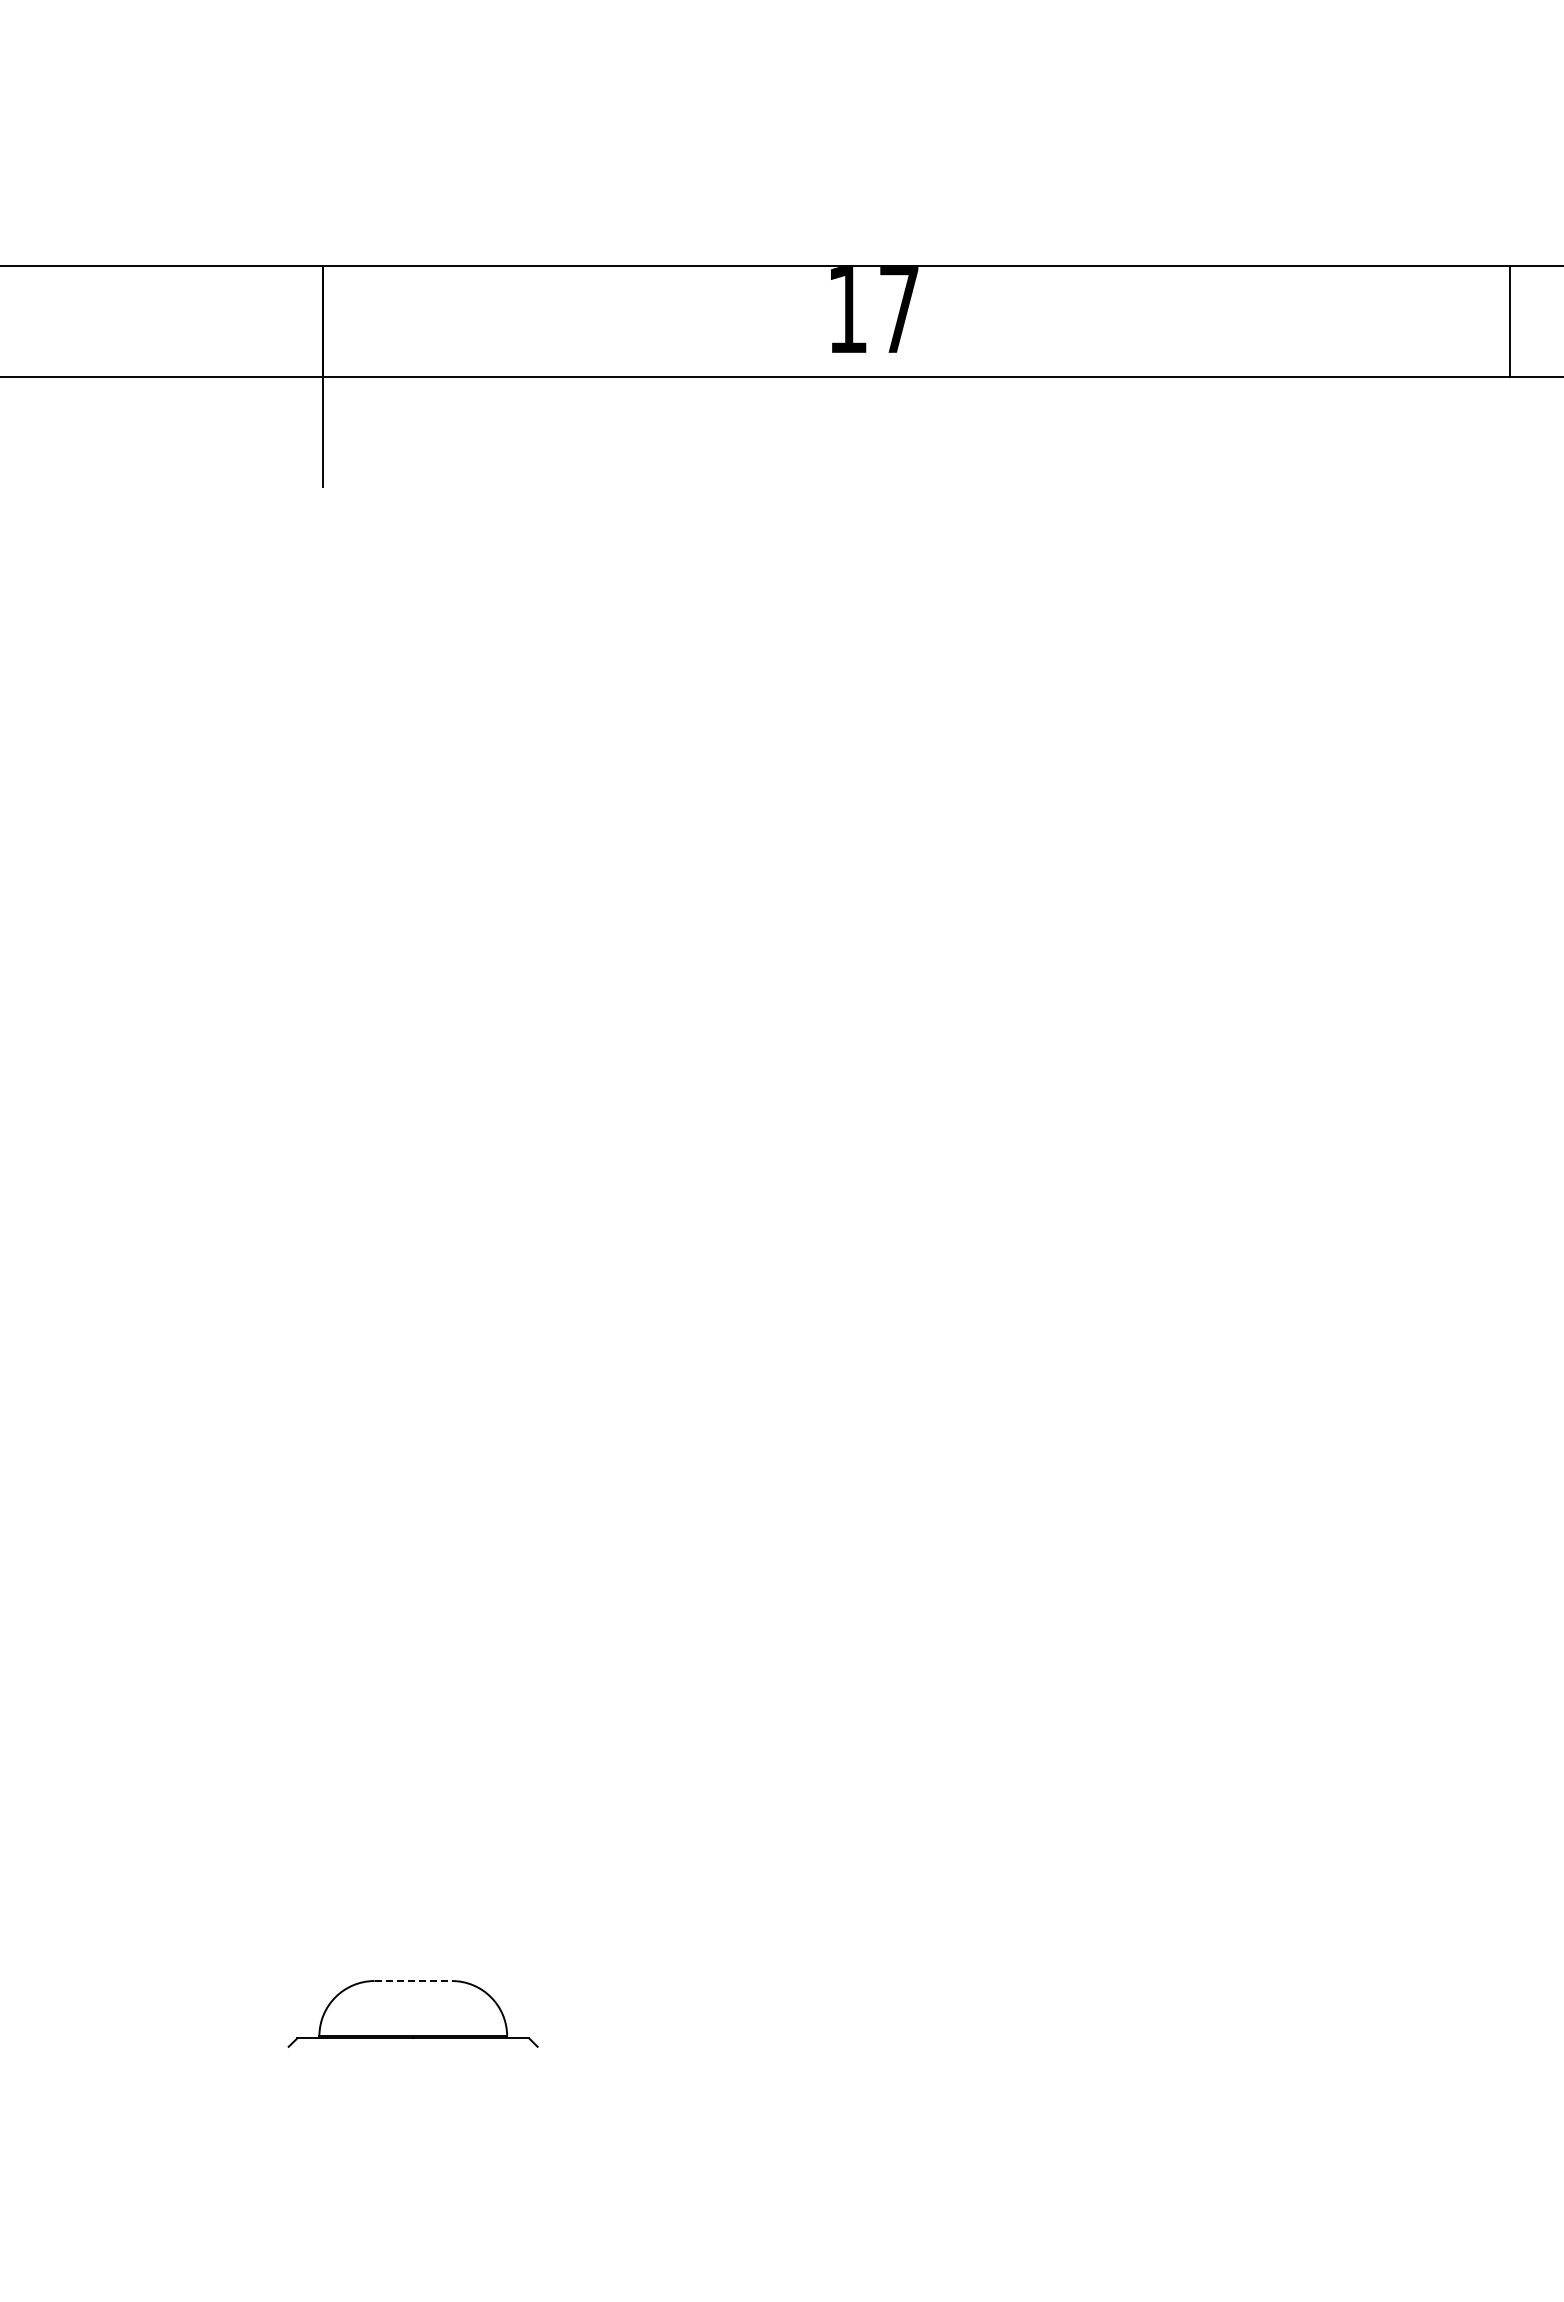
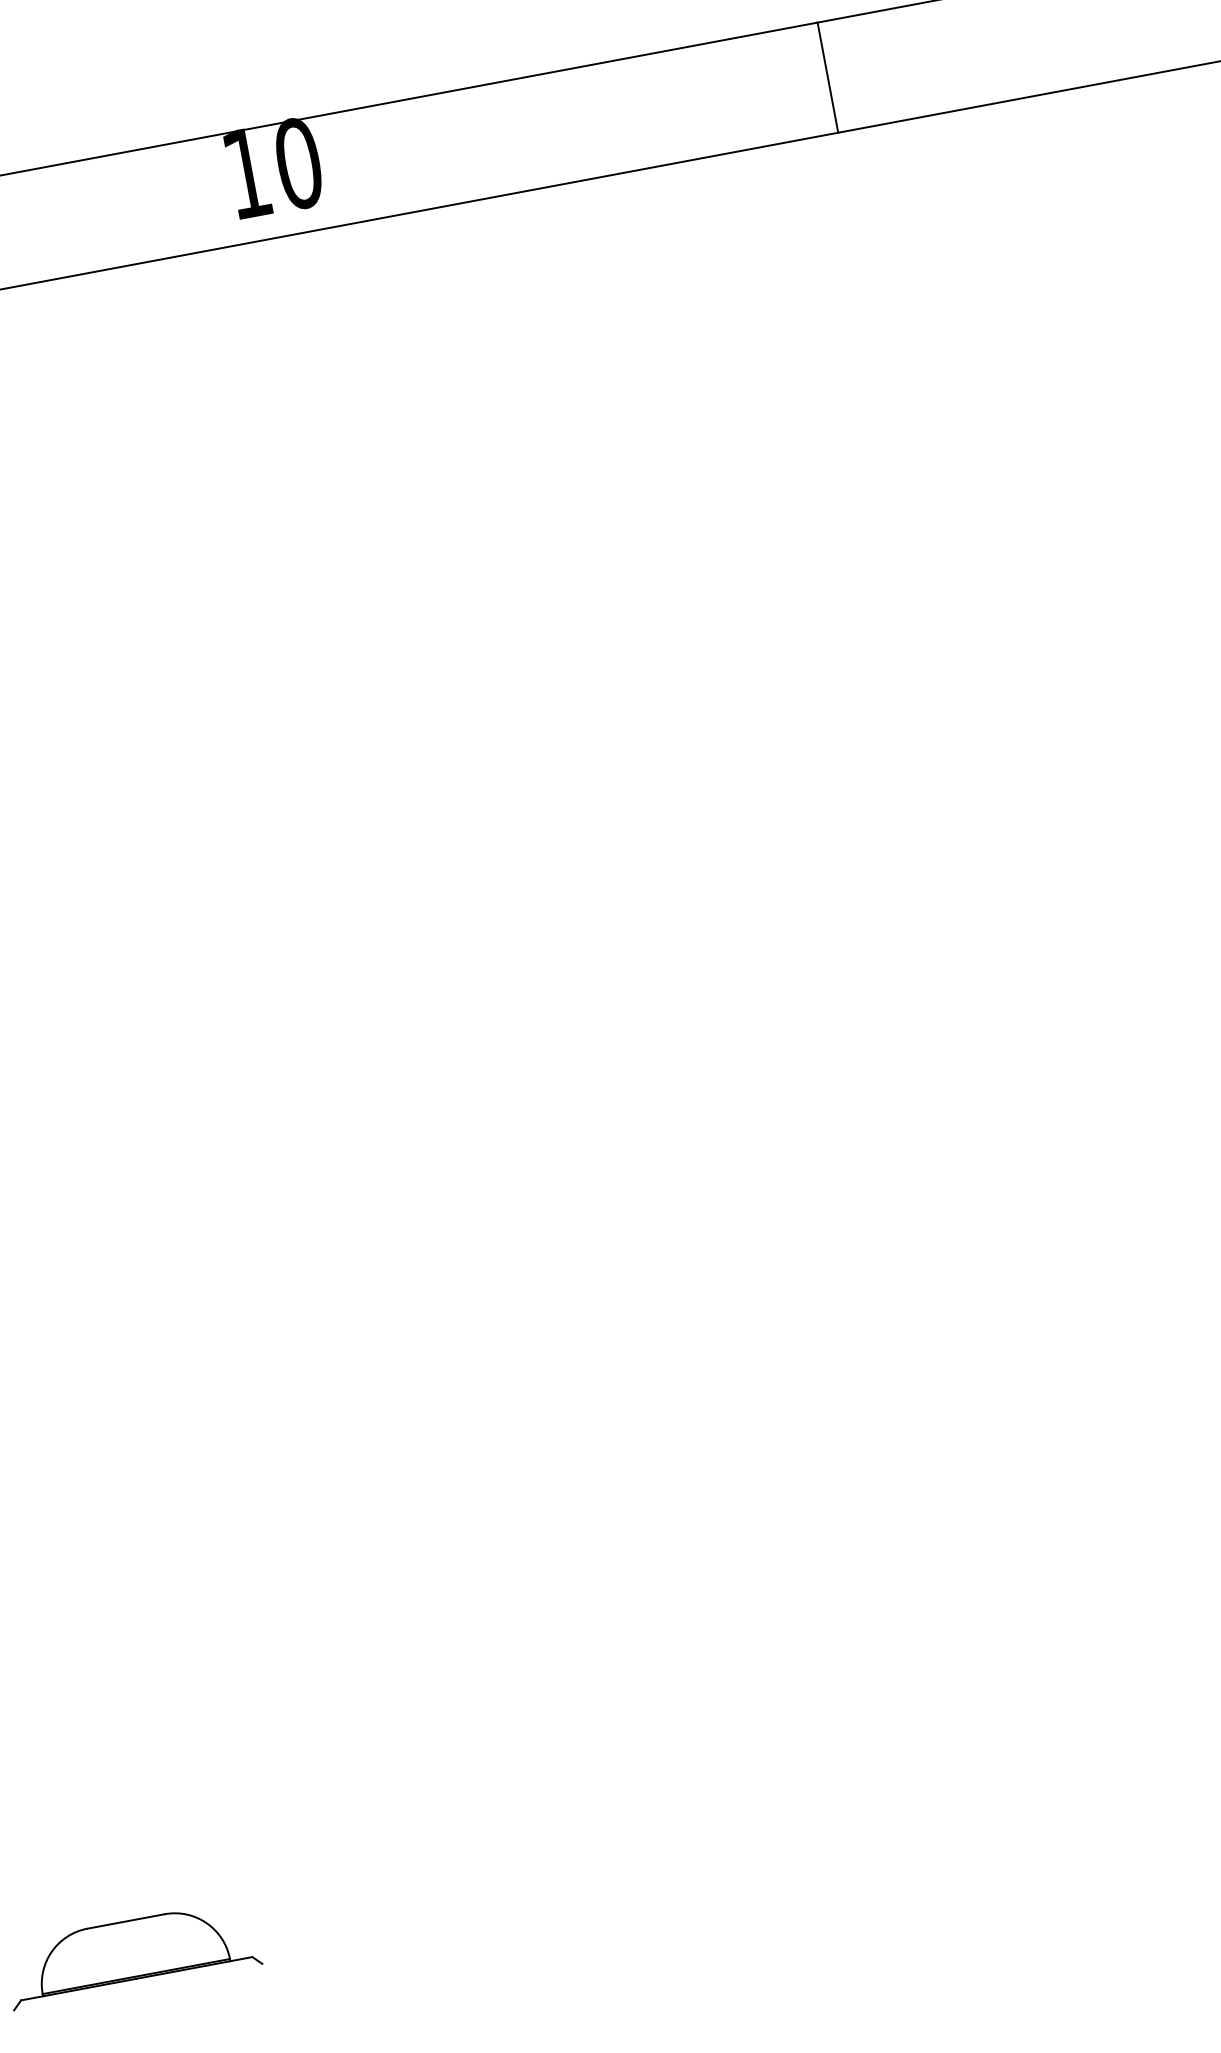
text: (899, 308) -> (298, 163), 17 -> 10
line: (1509, 321) -> (827, 77), moved
line: (413, 1981) -> (126, 1921), dashed -> solid

